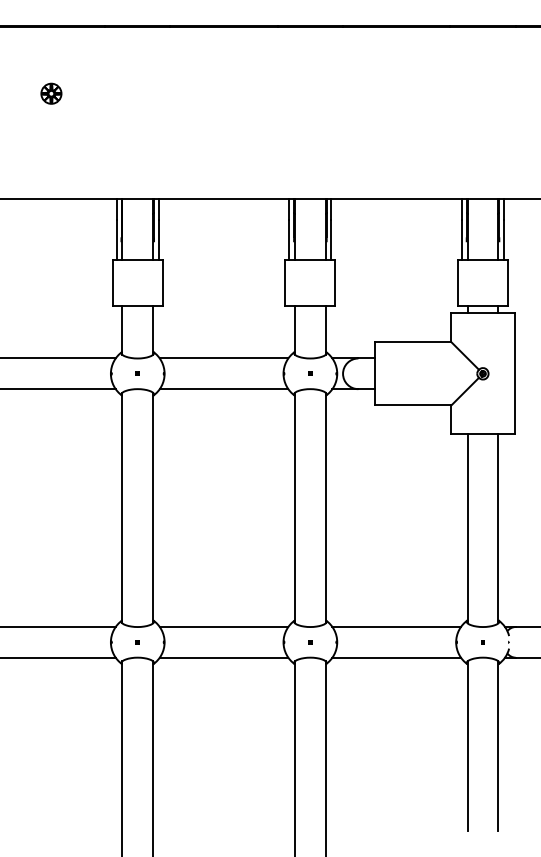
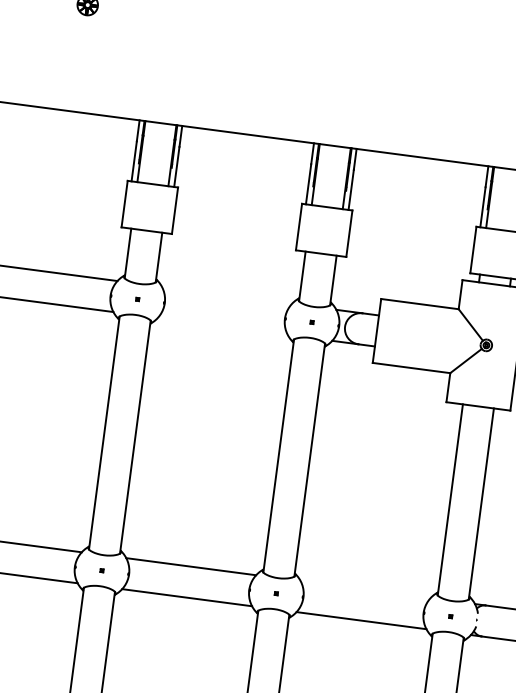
line: (223, 358) -> (226, 295), removed
line: (223, 389) -> (222, 326), removed
line: (396, 627) -> (365, 590), removed

